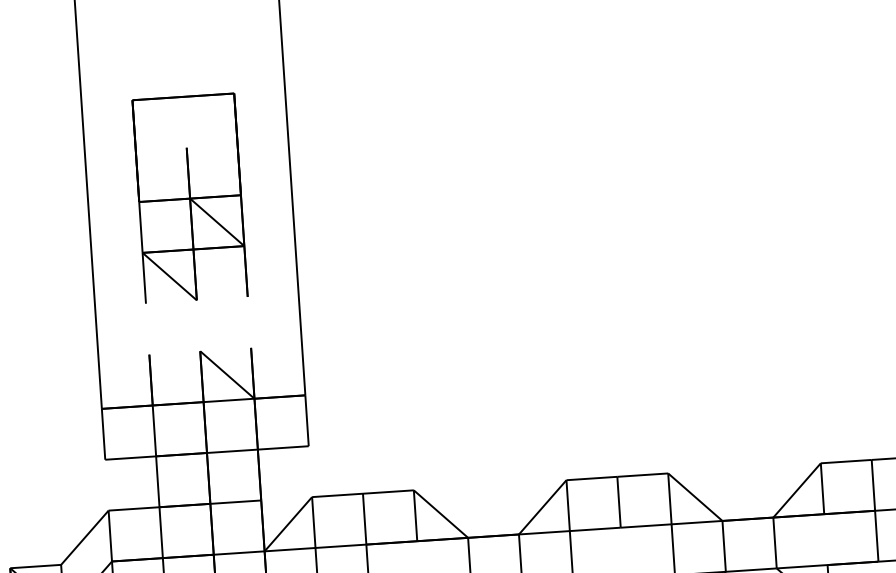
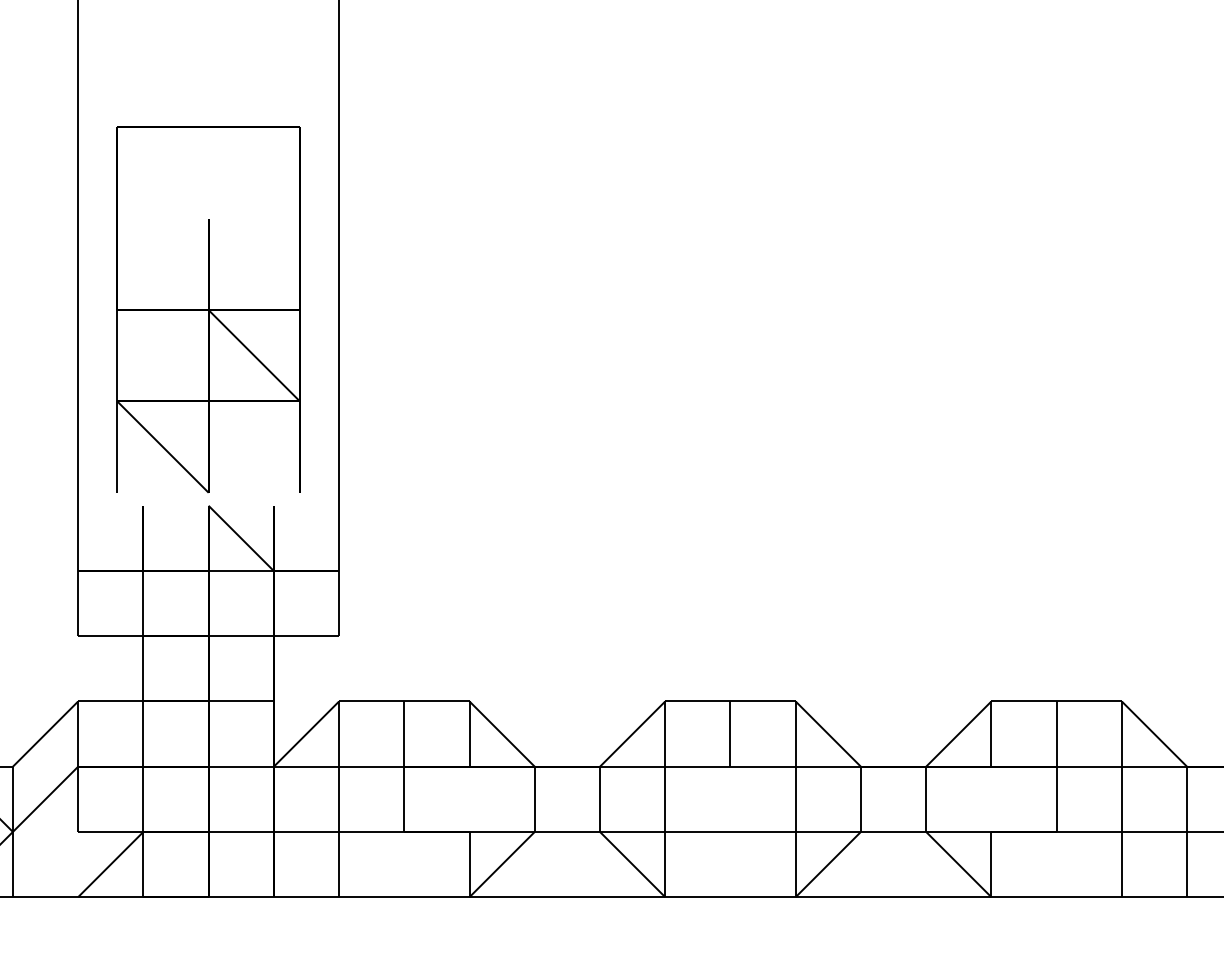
part: (189, 198) -> (208, 309), size x1.4

